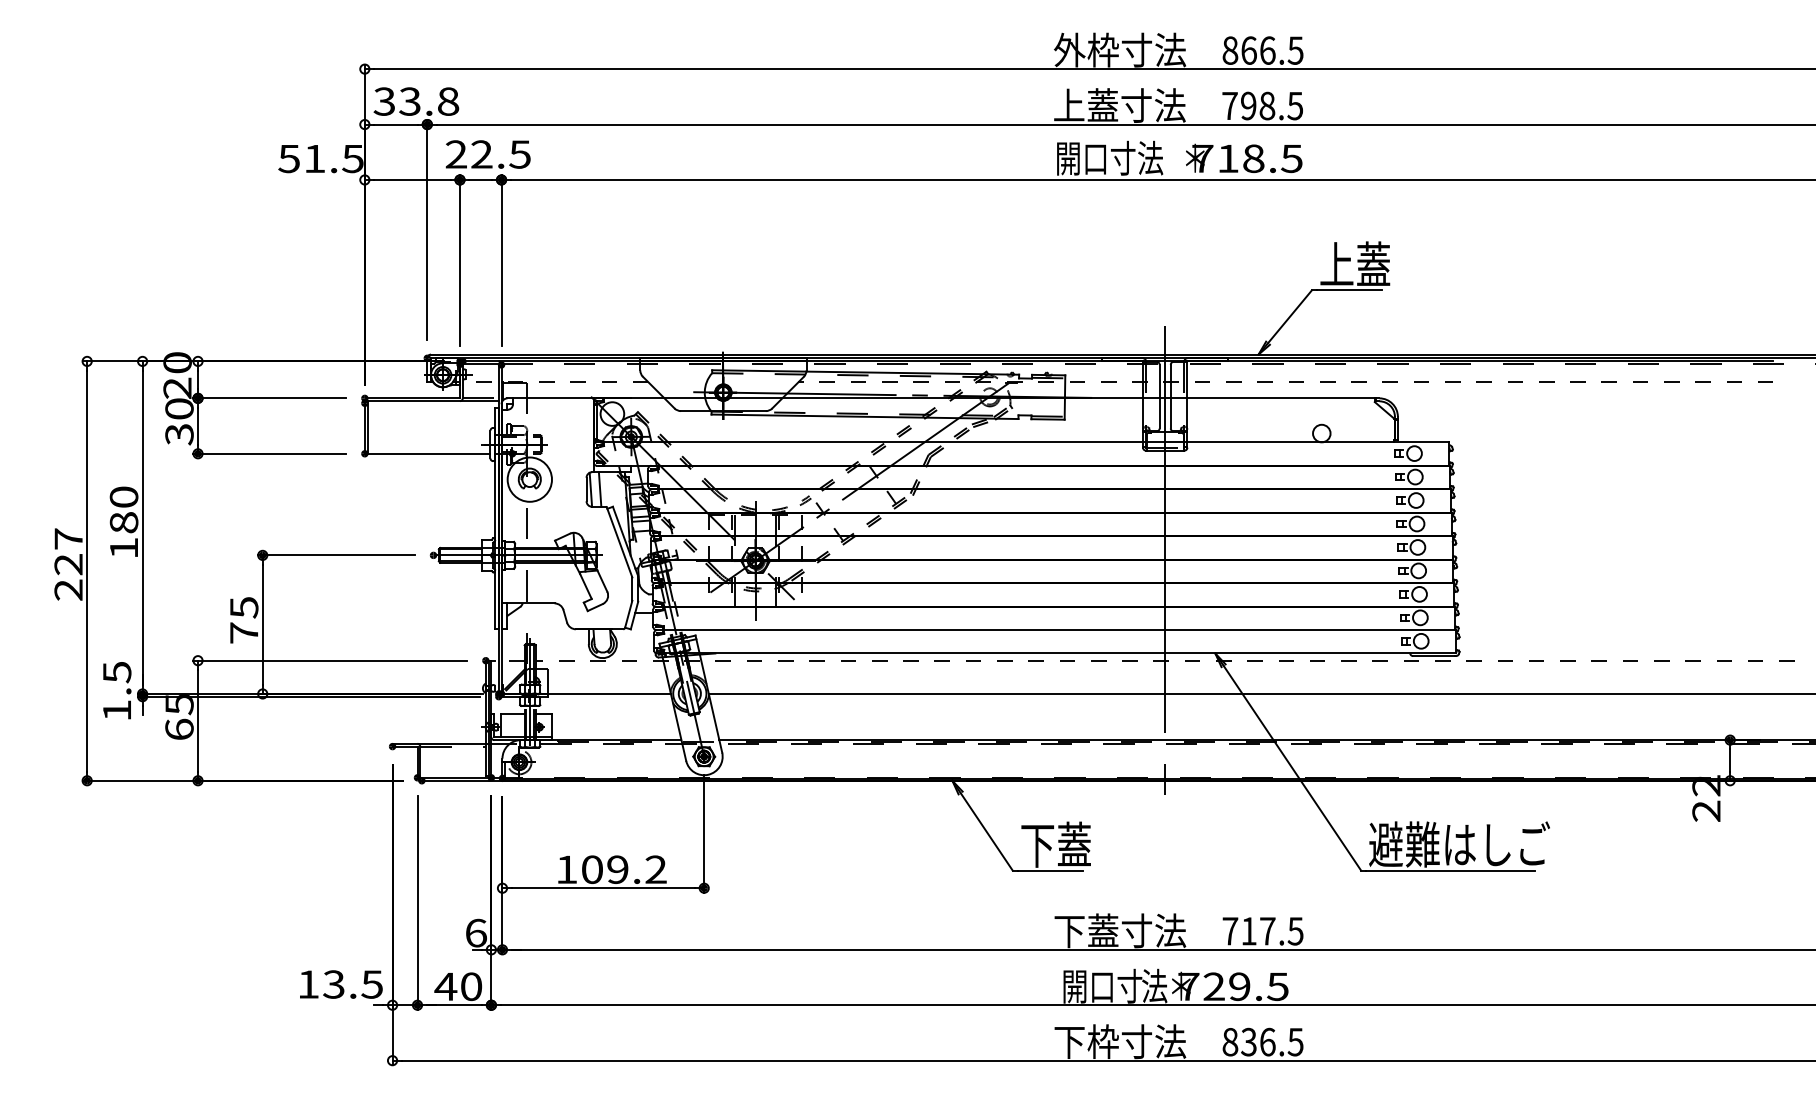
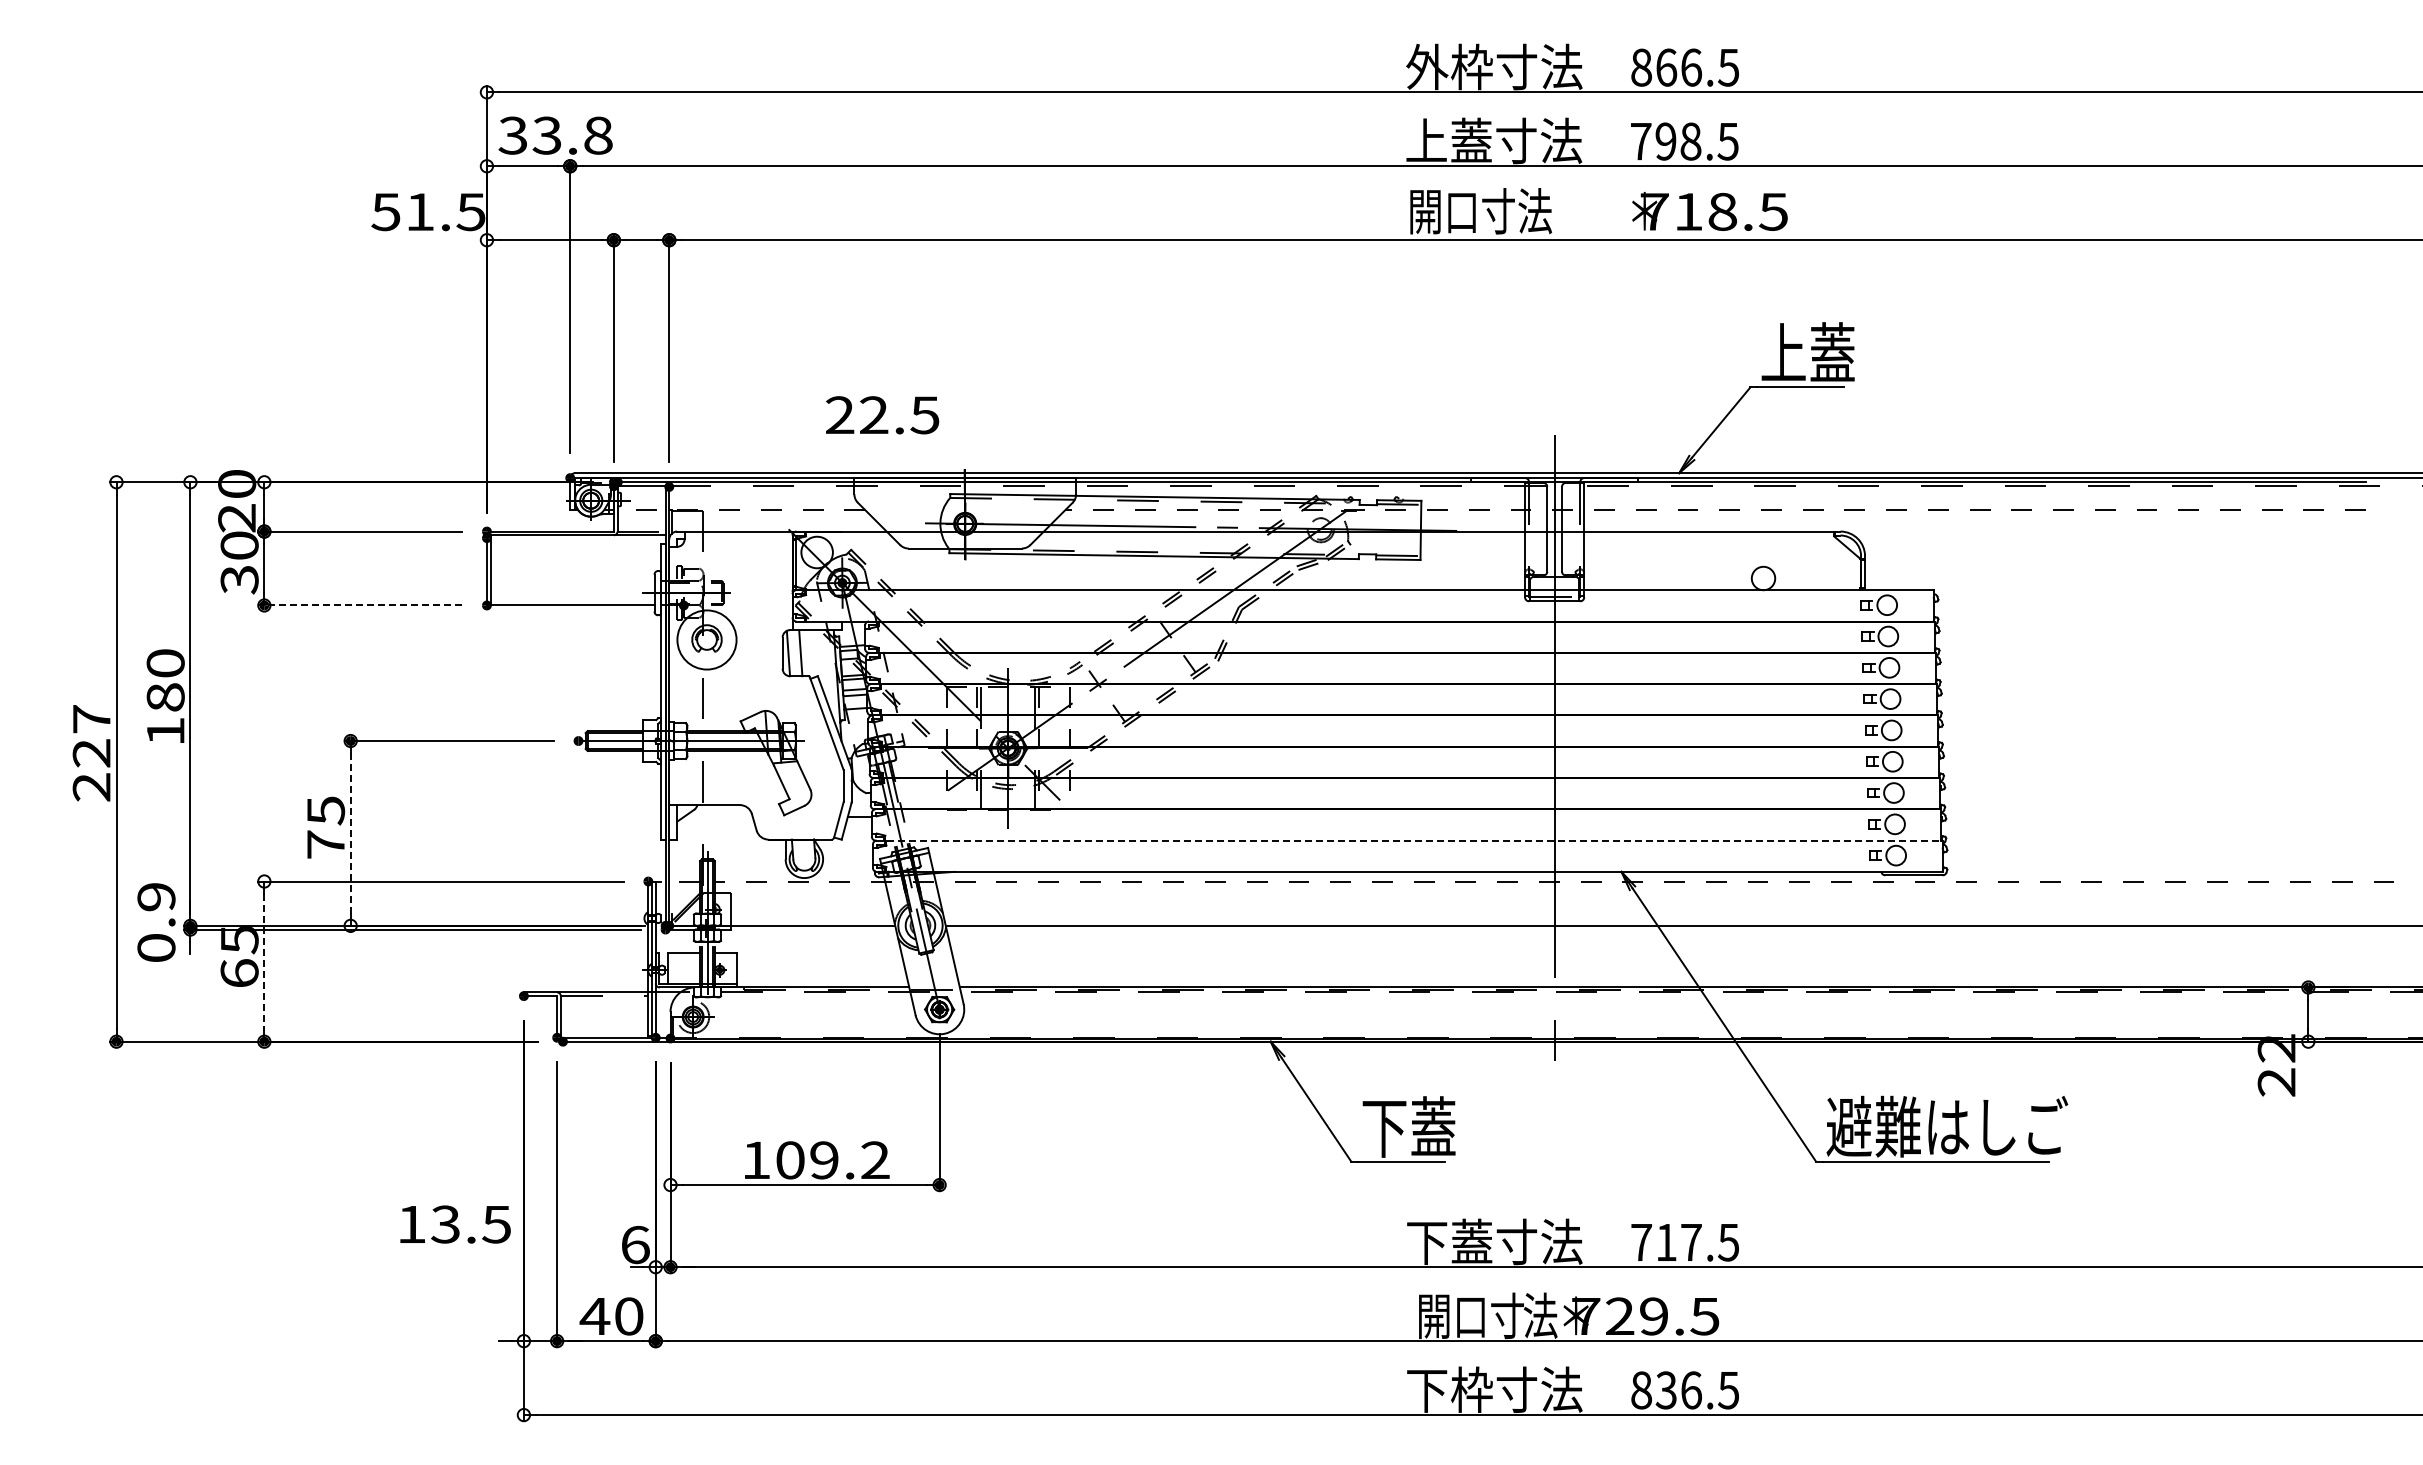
text: (488, 154) -> (882, 415), moved
text: (1243, 158) -> (1709, 211), moved
line: (269, 453) -> (359, 605), solid -> dashed
line: (262, 623) -> (350, 832), solid -> dashed
line: (1056, 629) -> (1409, 840), solid -> dashed
text: (117, 691) -> (156, 922), 1.5 -> 0.9
line: (198, 720) -> (264, 961), solid -> dashed
text: (341, 984) -> (455, 1224), moved

